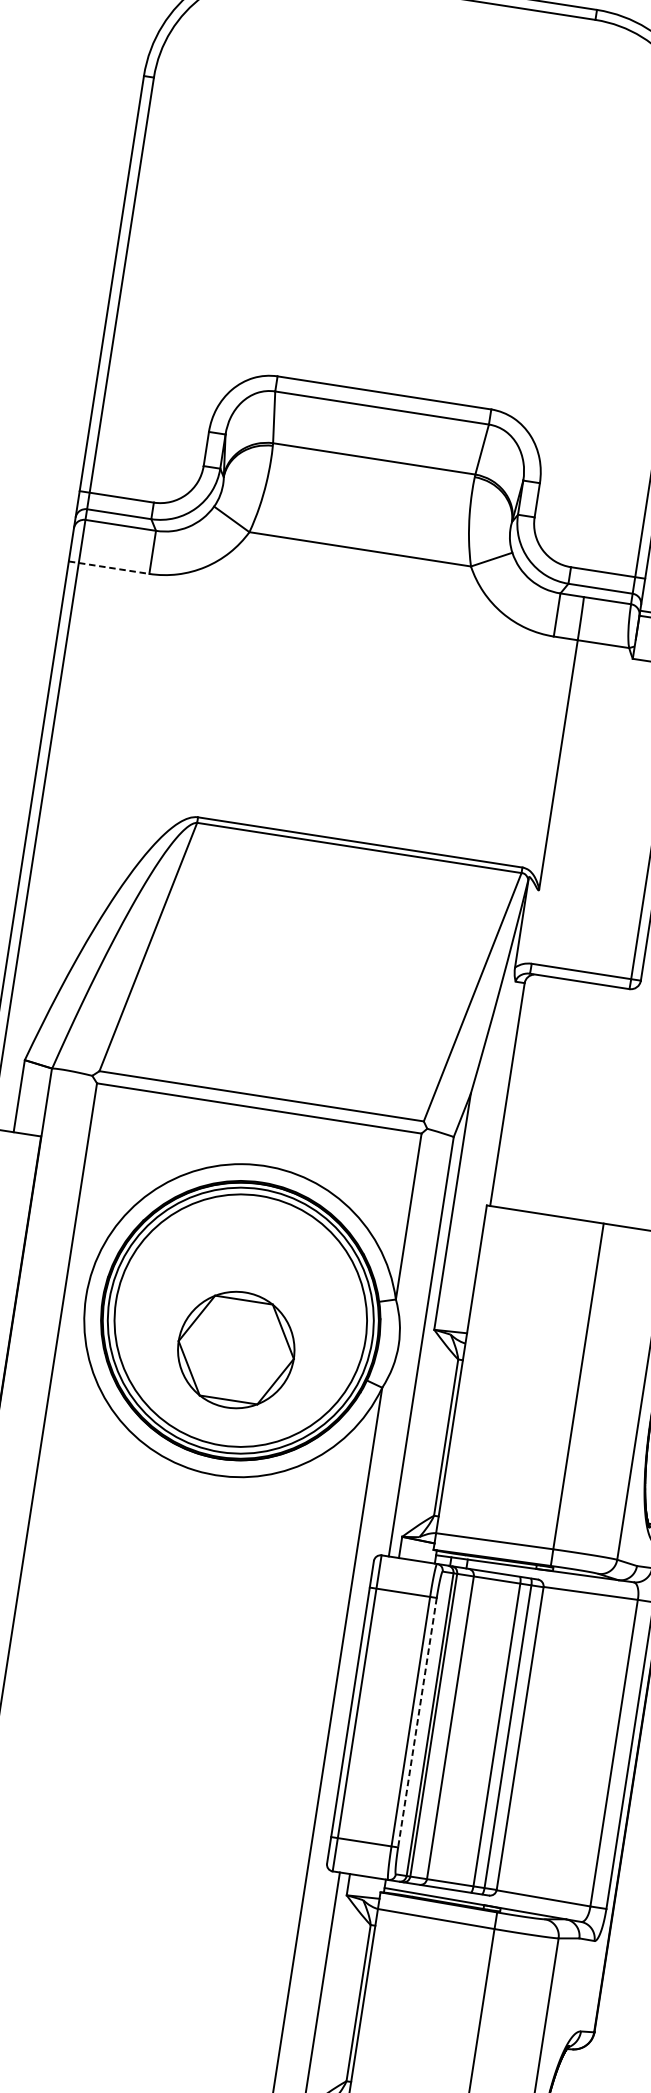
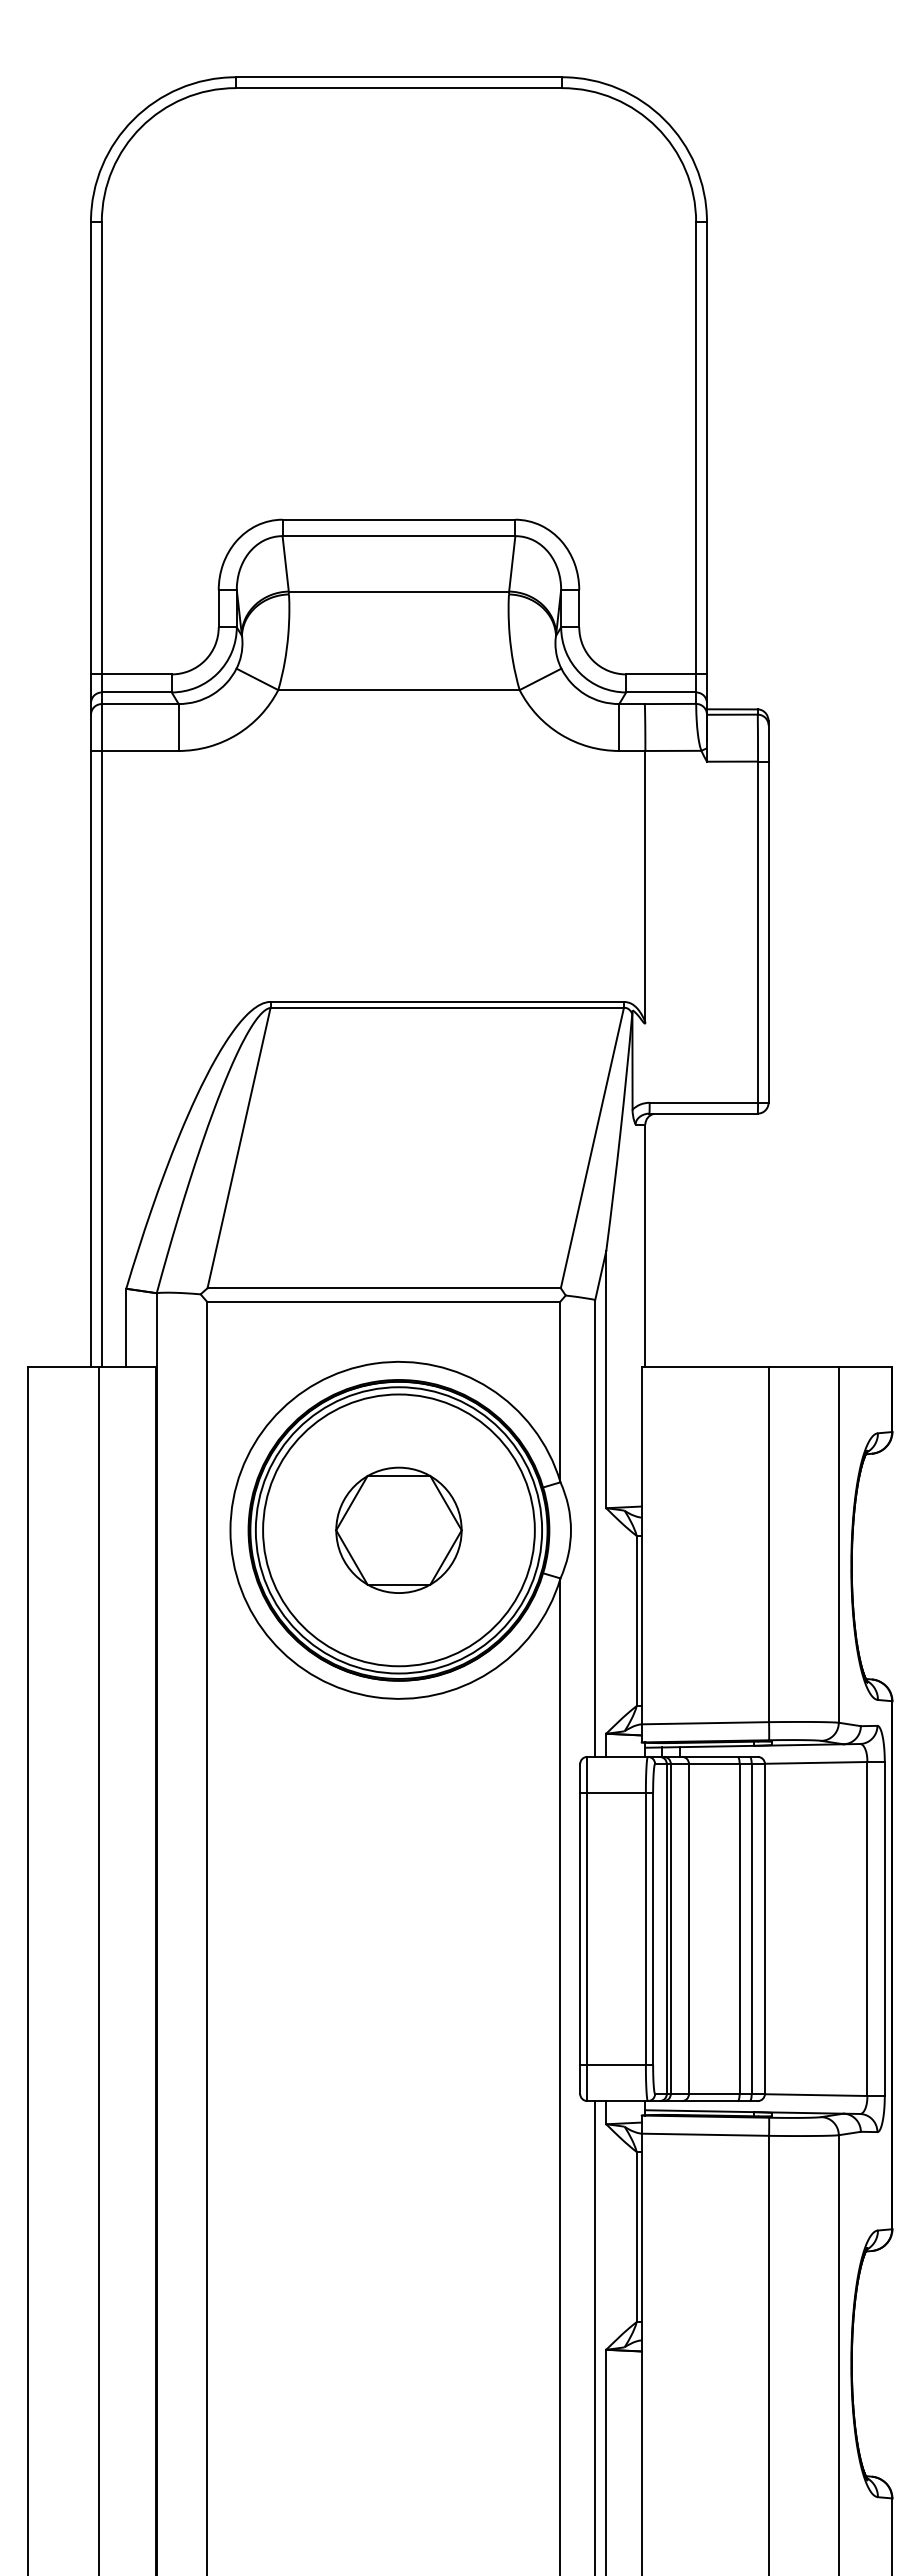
line: (108, 567) -> (134, 750), dashed -> solid
part: (235, 1349) -> (398, 1529), moved
line: (417, 1722) -> (653, 1928), dashed -> solid

